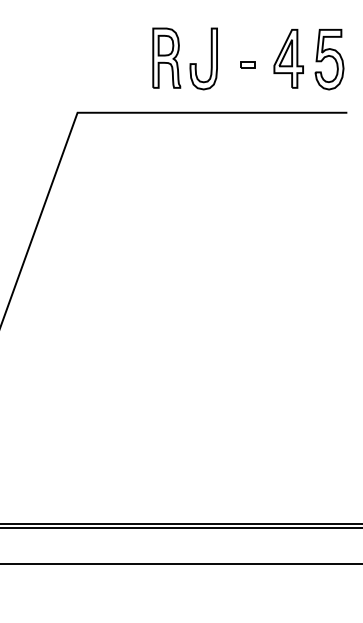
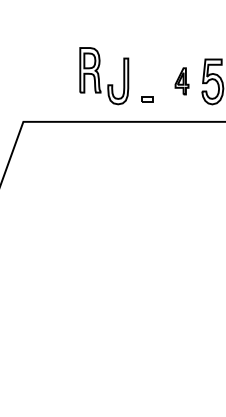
part: (166, 57) -> (90, 69), moved
part: (288, 58) -> (181, 81), size x0.6
part: (247, 64) -> (147, 99), moved

